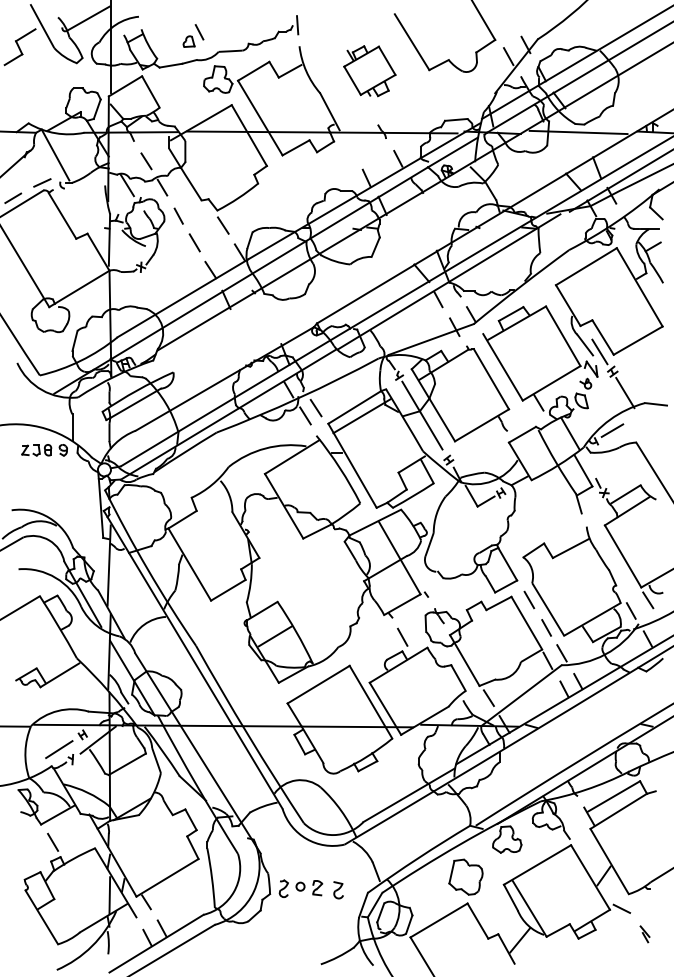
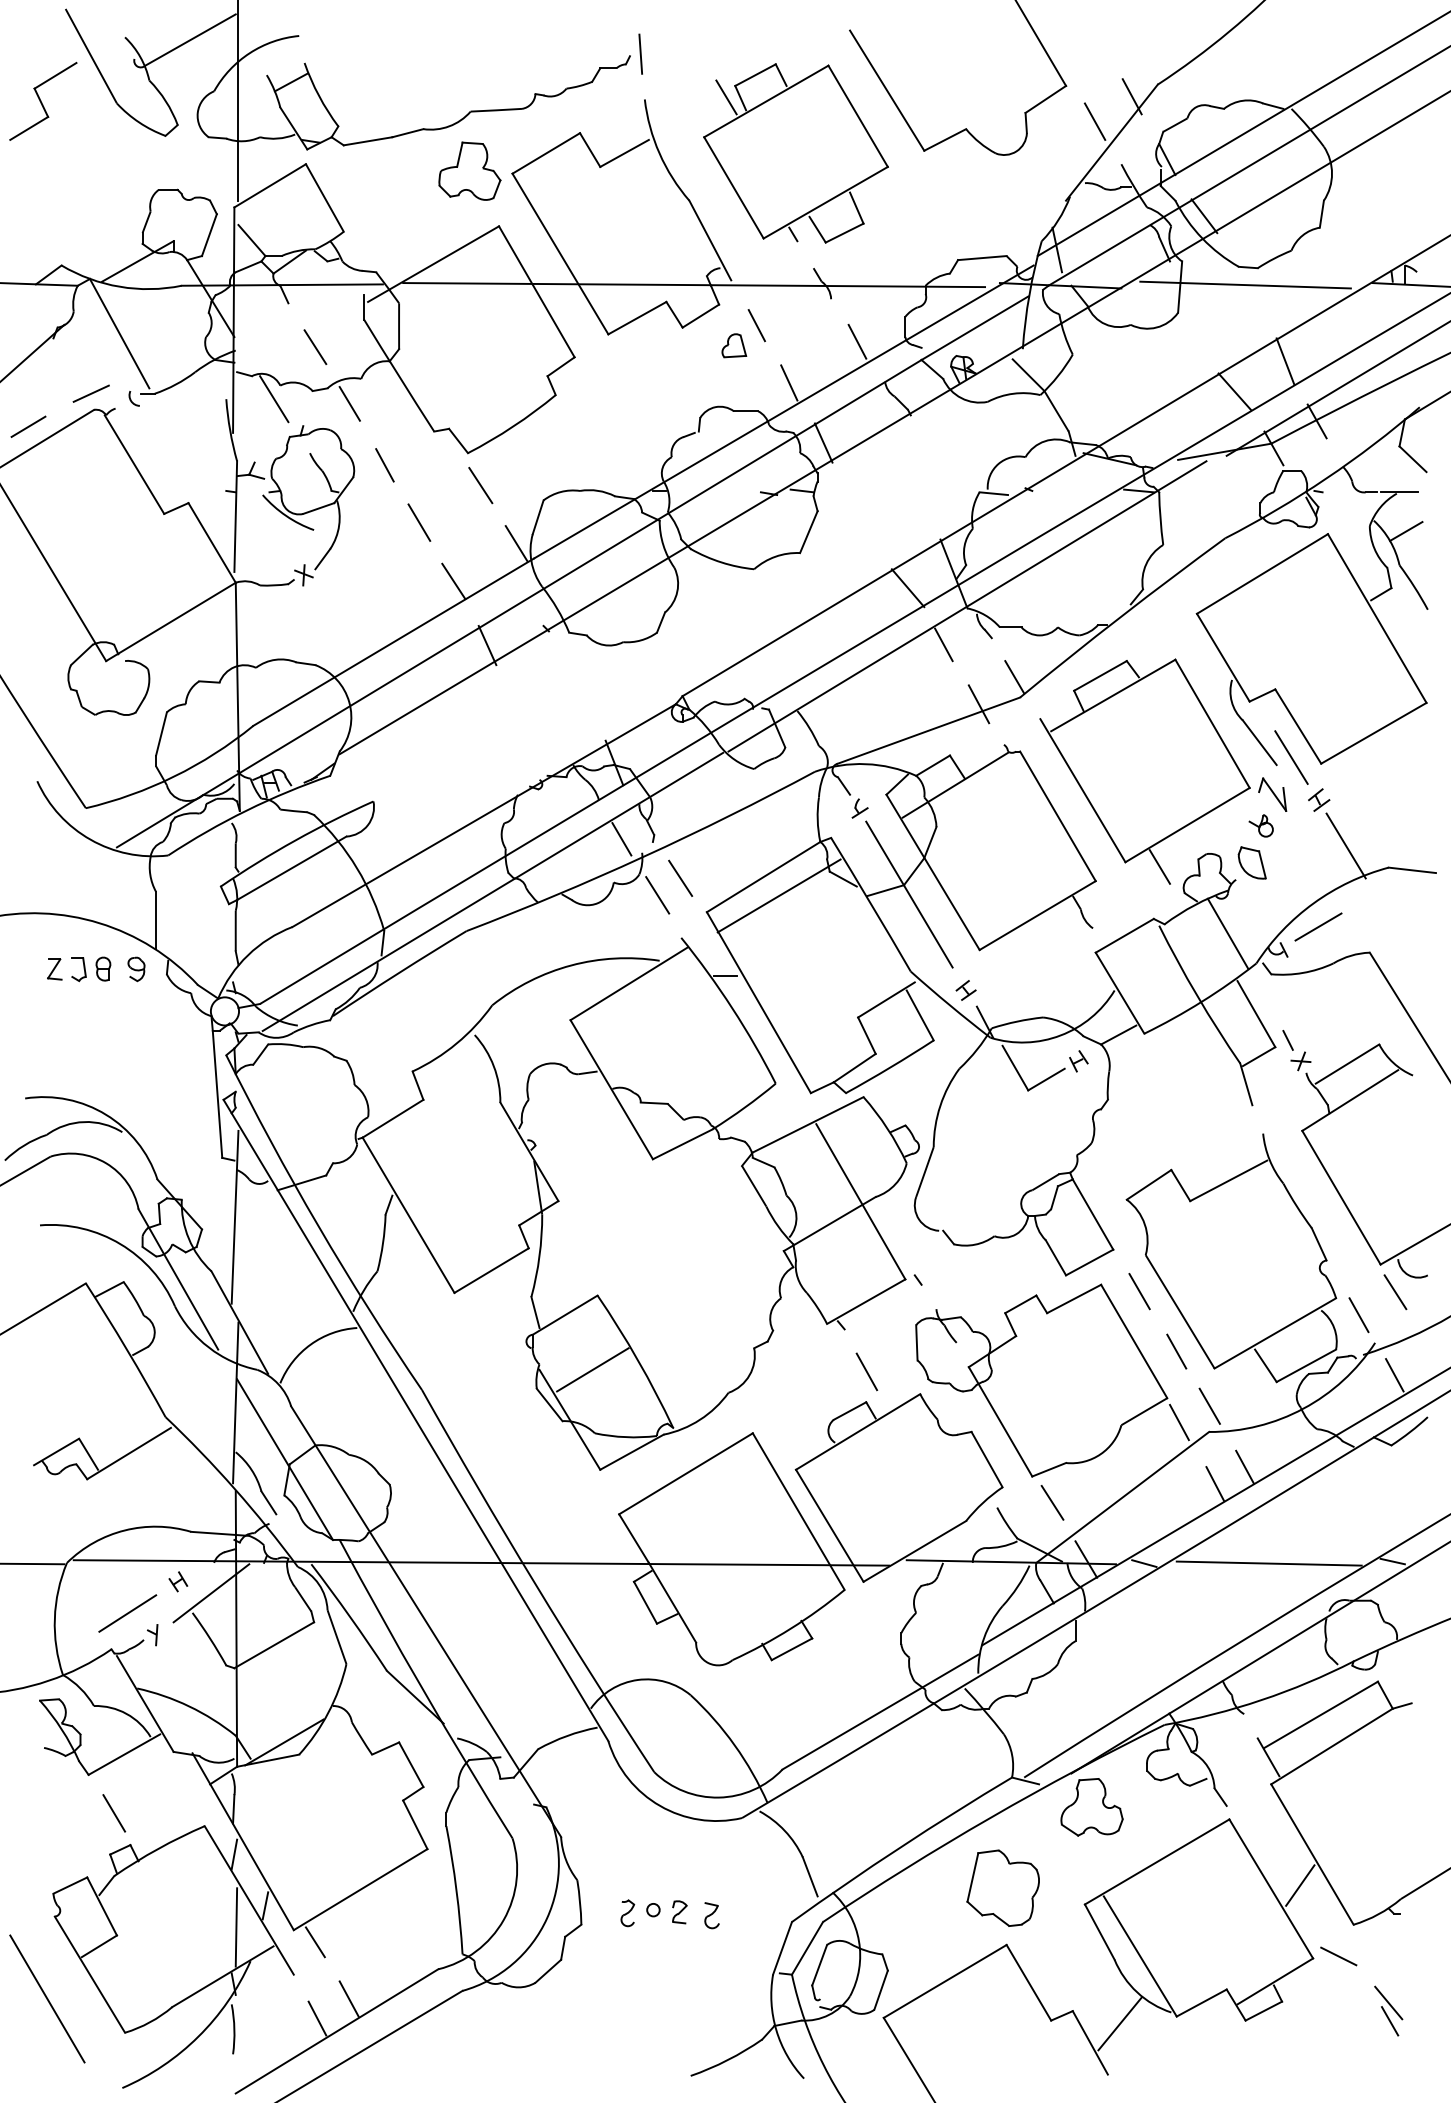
part: (193, 35) -> (743, 332), moved
part: (369, 70) -> (795, 151), size x1.67
line: (589, 726) -> (1269, 1563), added
part: (310, 888) -> (668, 1912), size x0.71
line: (21, 928) -> (46, 1998), added
part: (644, 934) -> (1387, 2011), size x1.43

